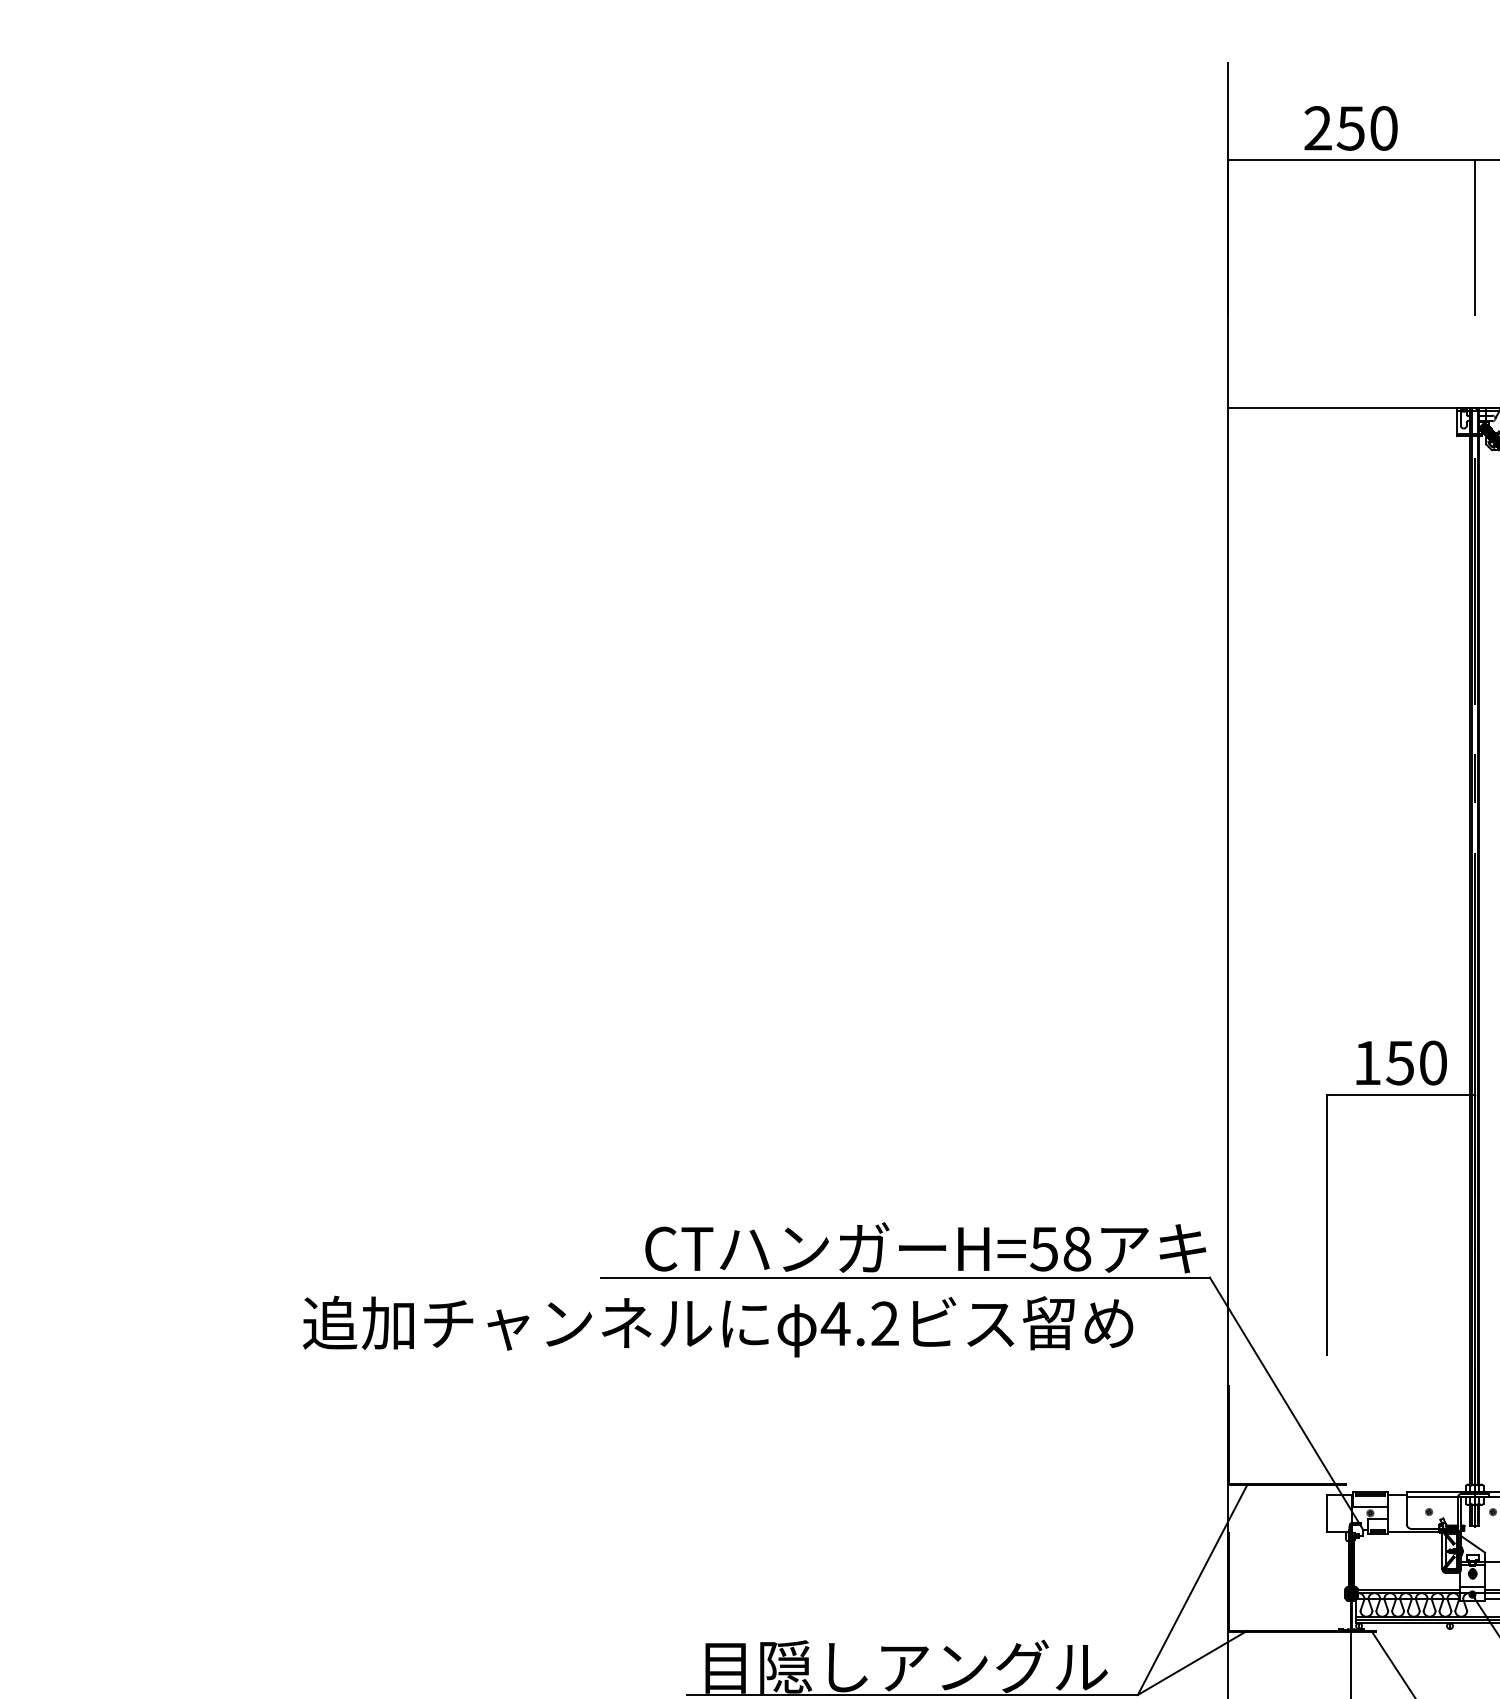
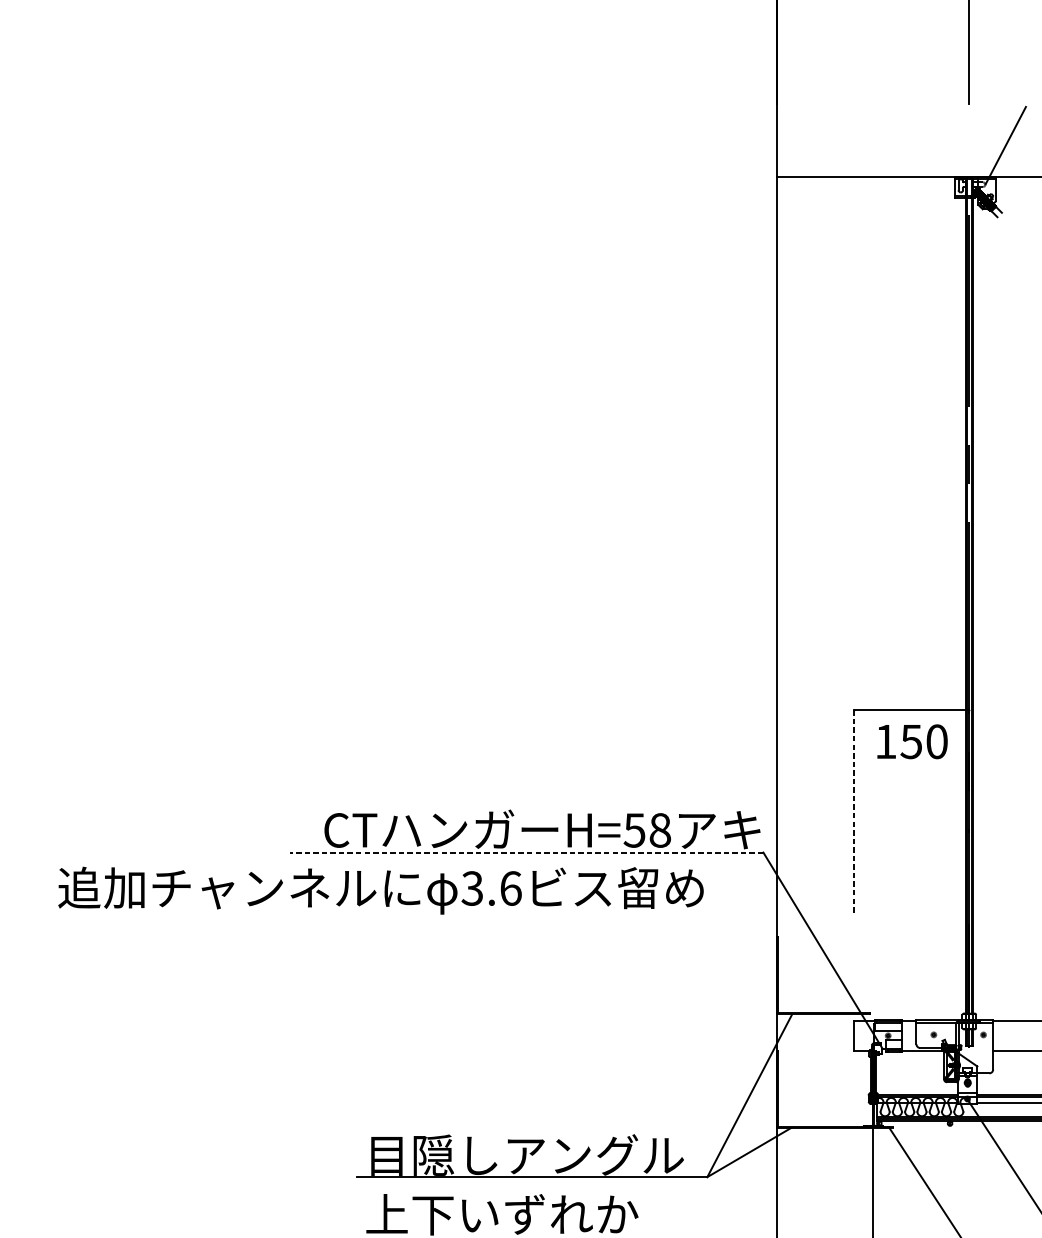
text: (1401, 1062) -> (912, 741), moved
line: (1326, 1225) -> (854, 812), solid -> dashed
line: (905, 1277) -> (526, 852), solid -> dashed
text: (859, 1323) -> (490, 888), 4.2 -> 3.6

